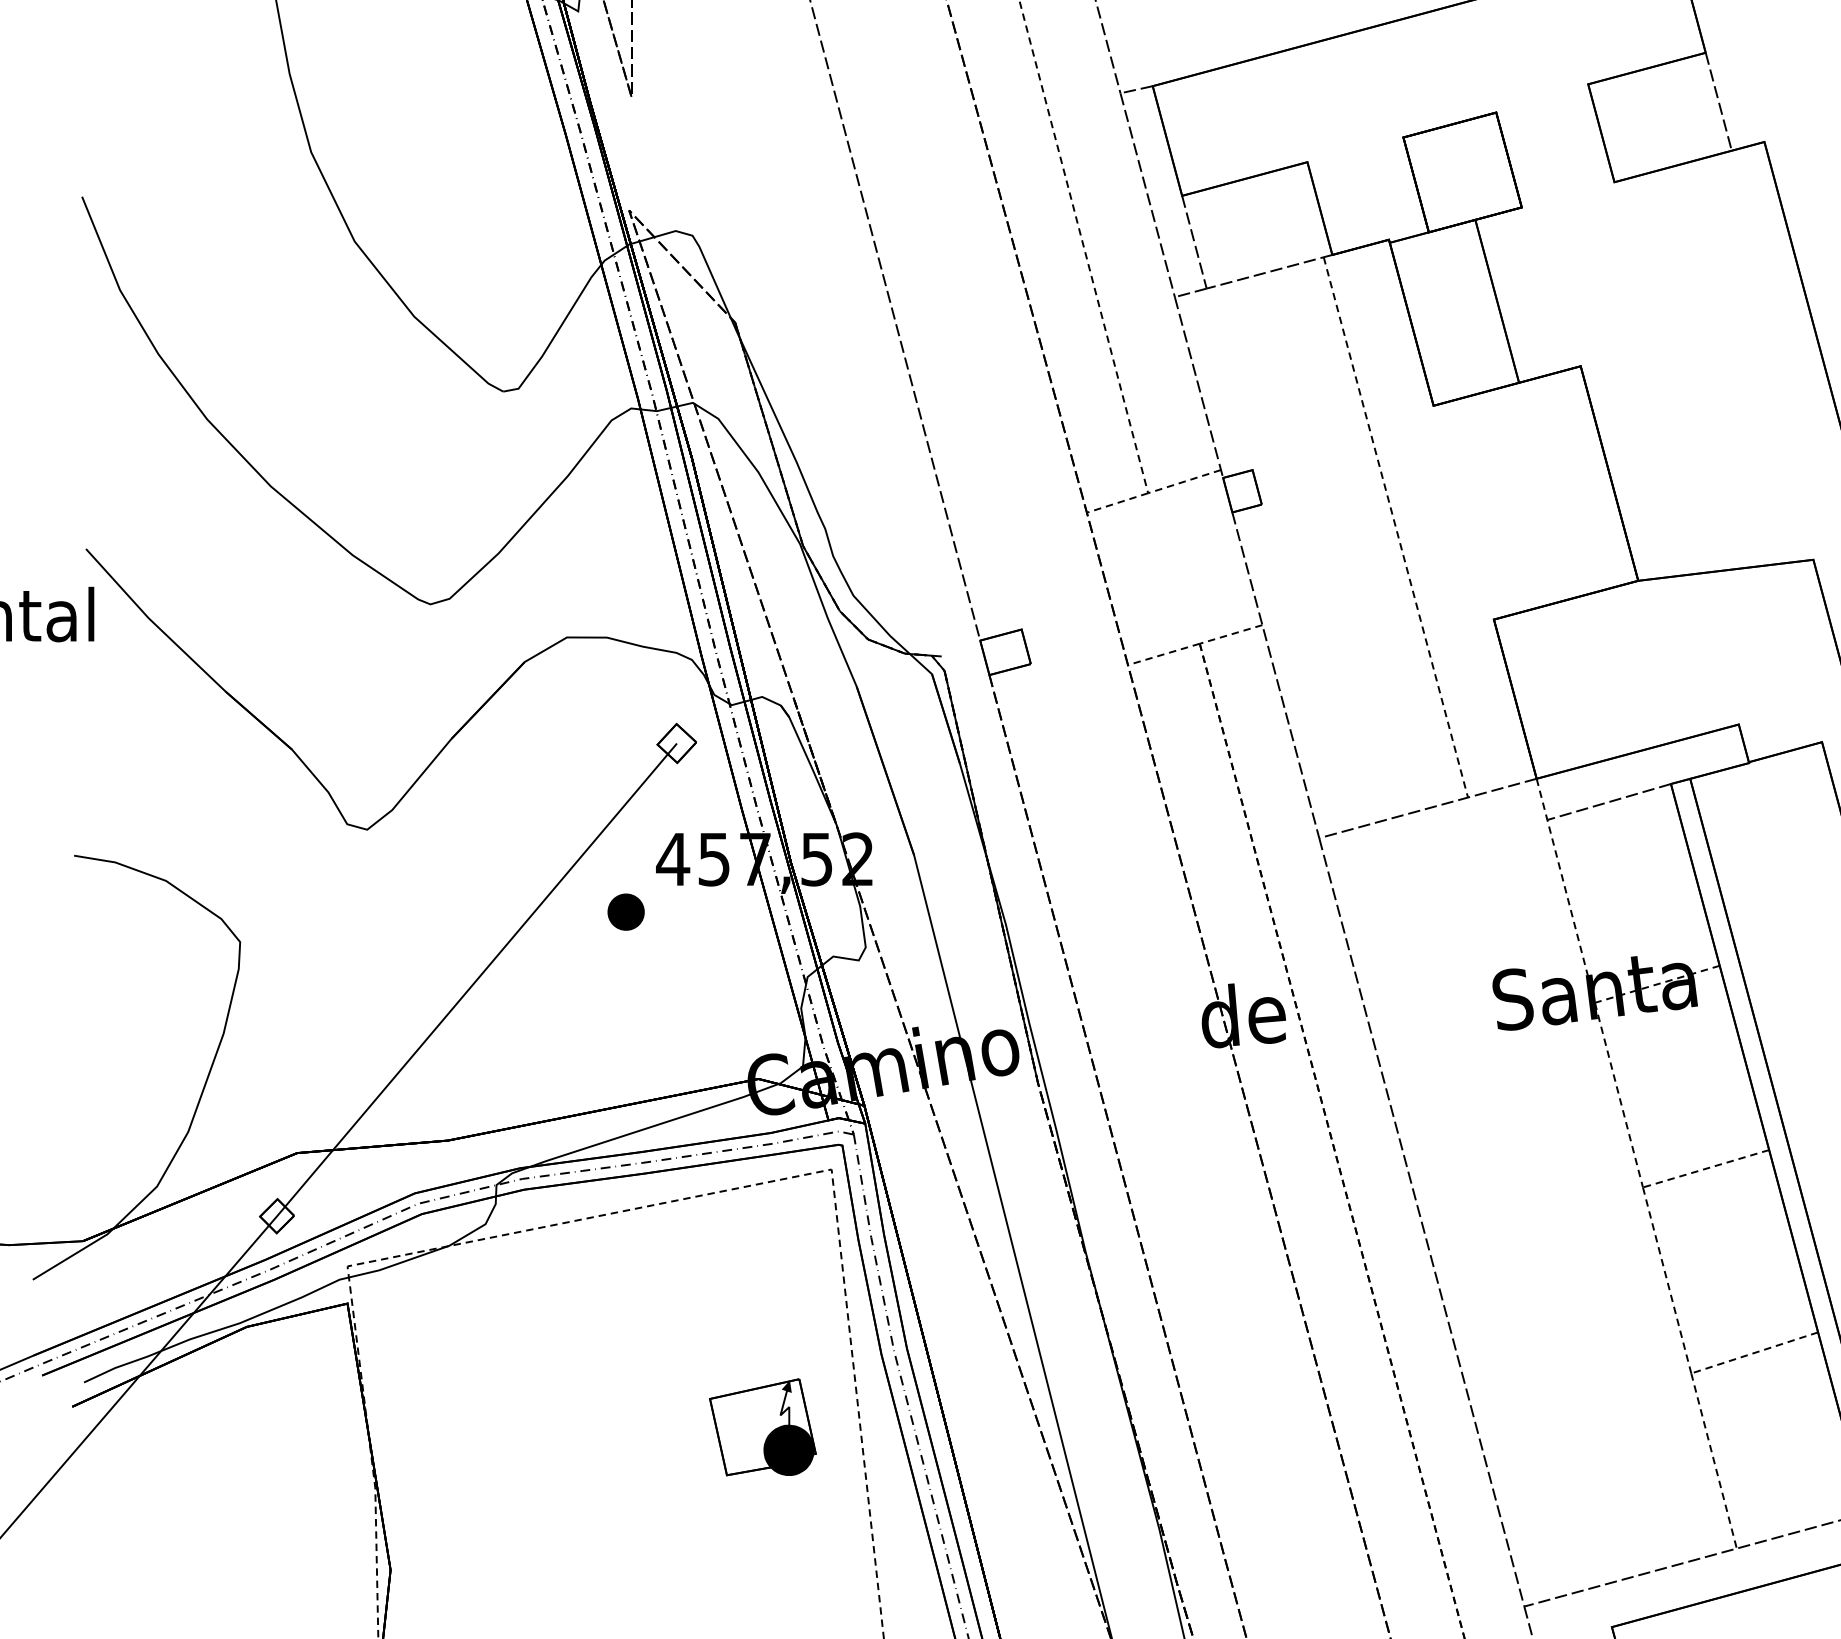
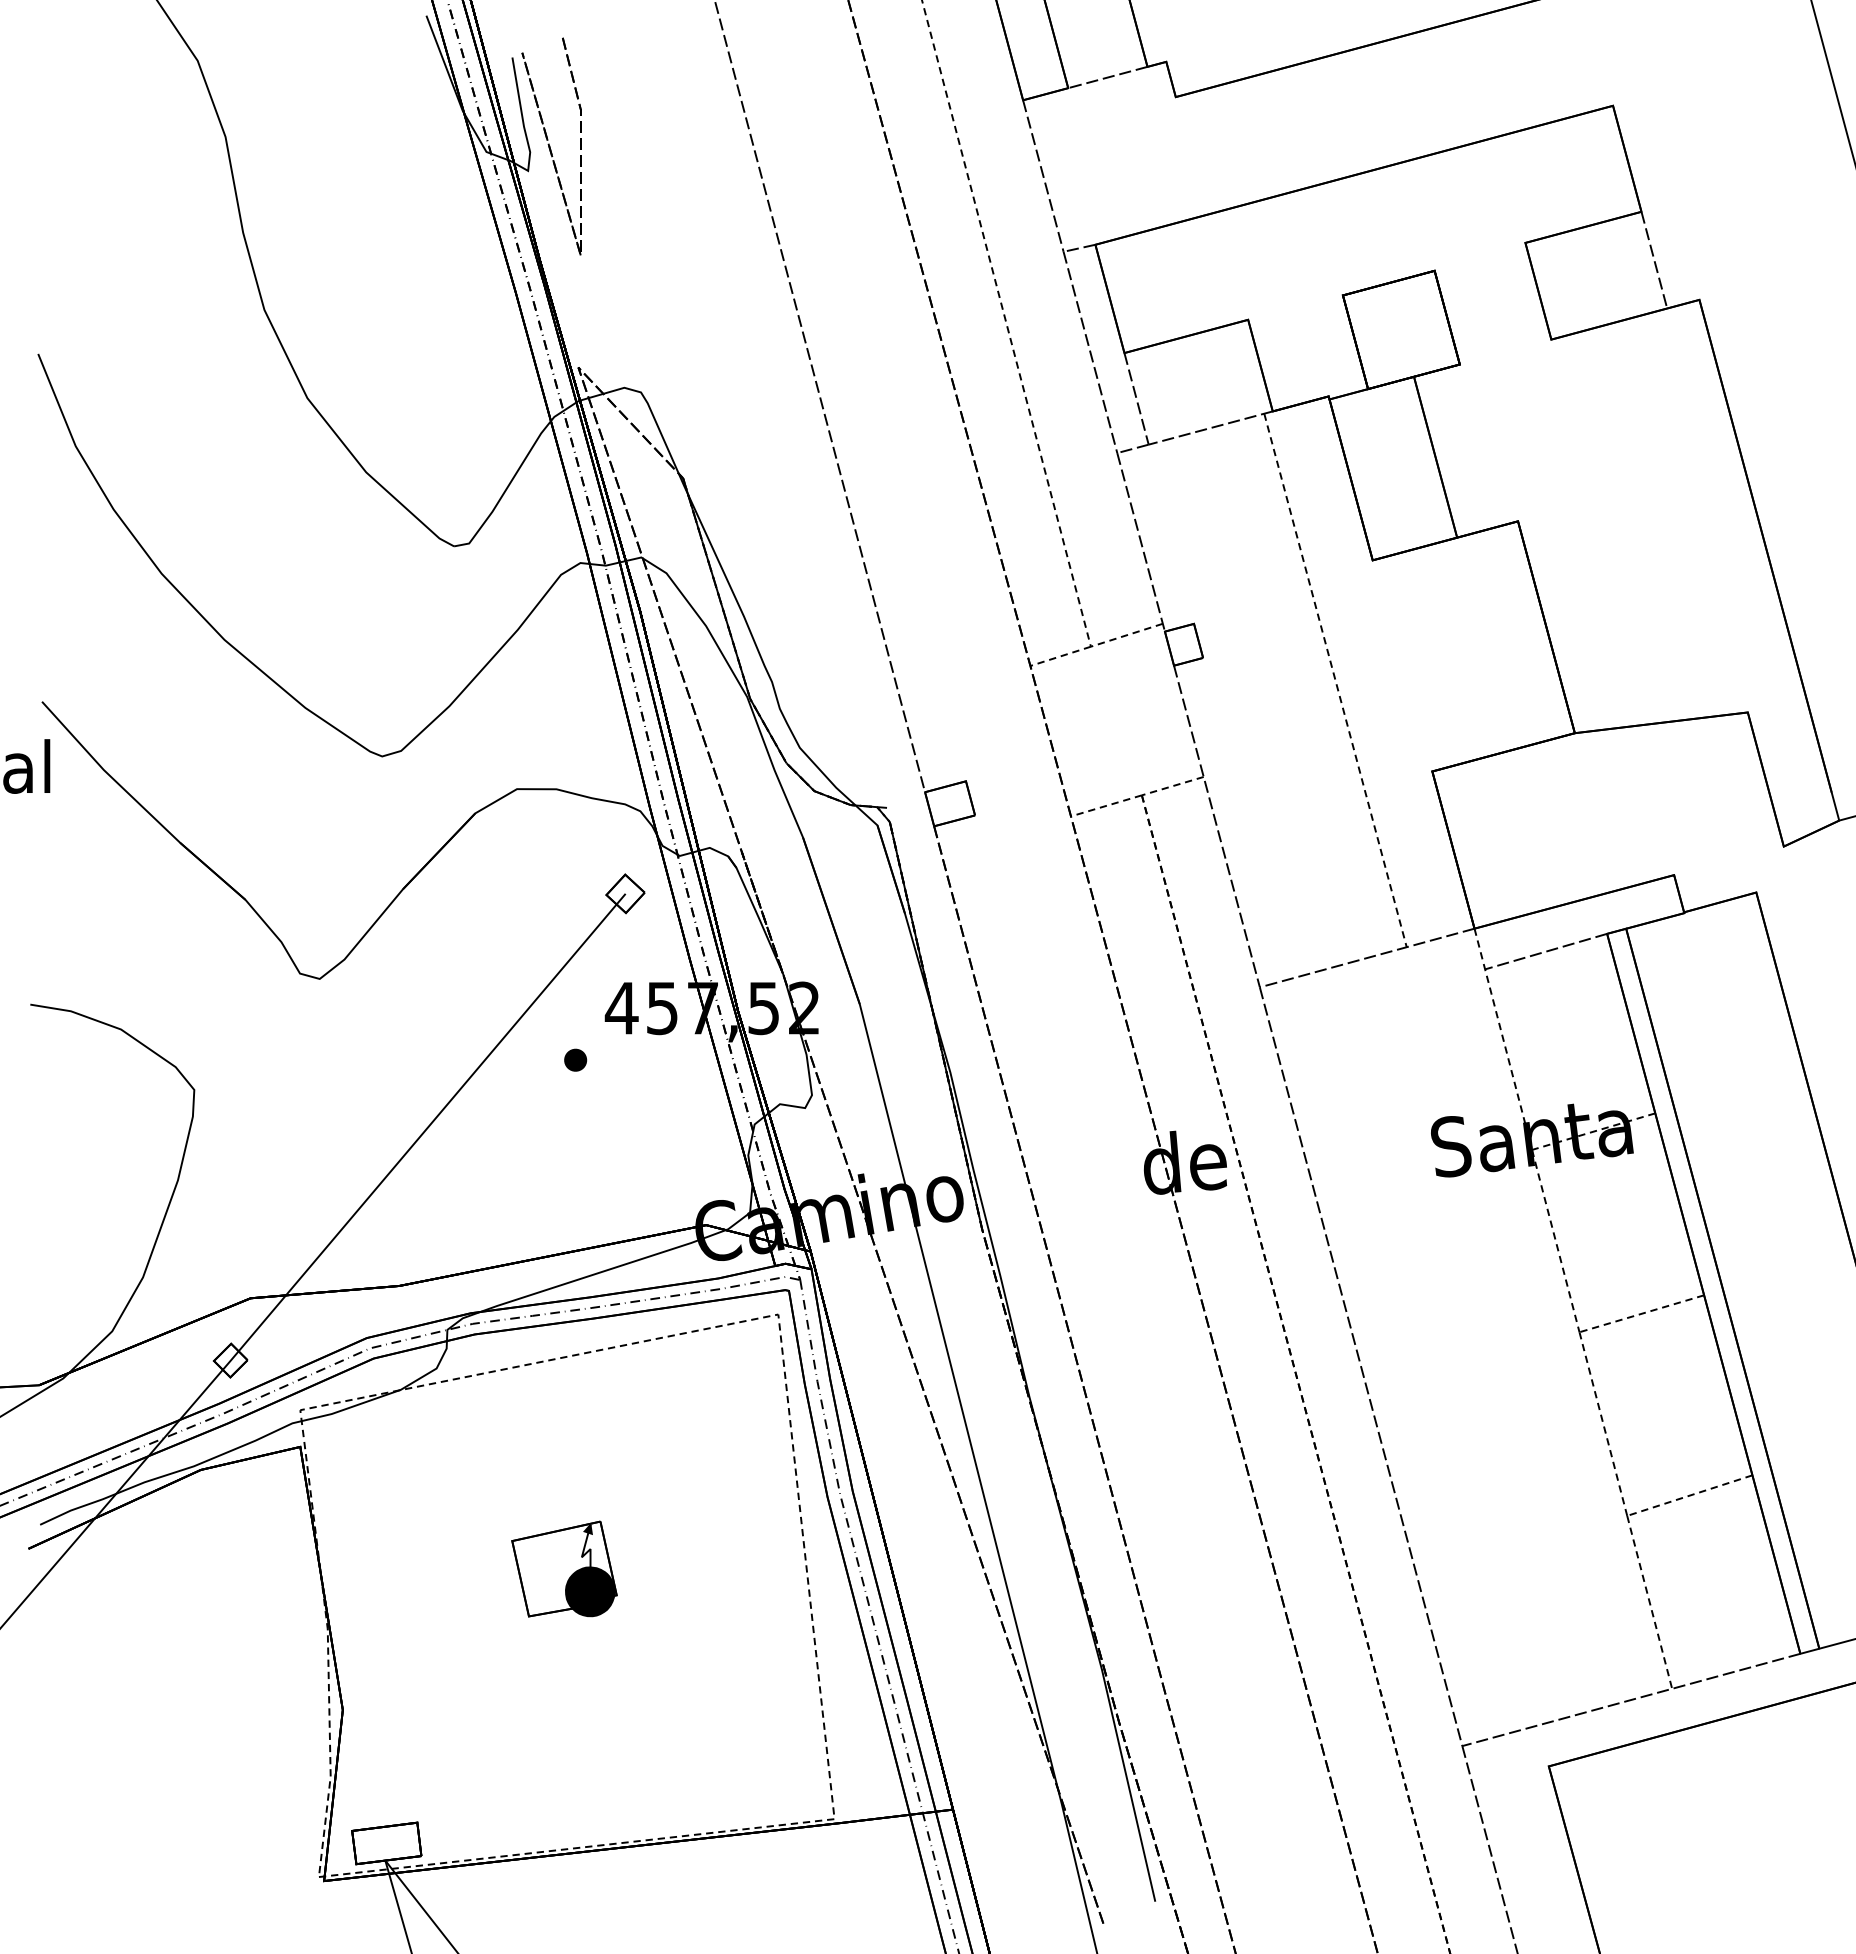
part: (626, 911) -> (575, 1059), size x0.62
part: (762, 1426) -> (564, 1568), moved

